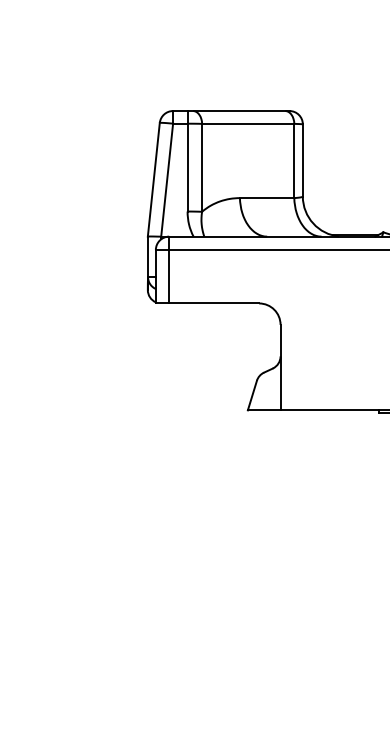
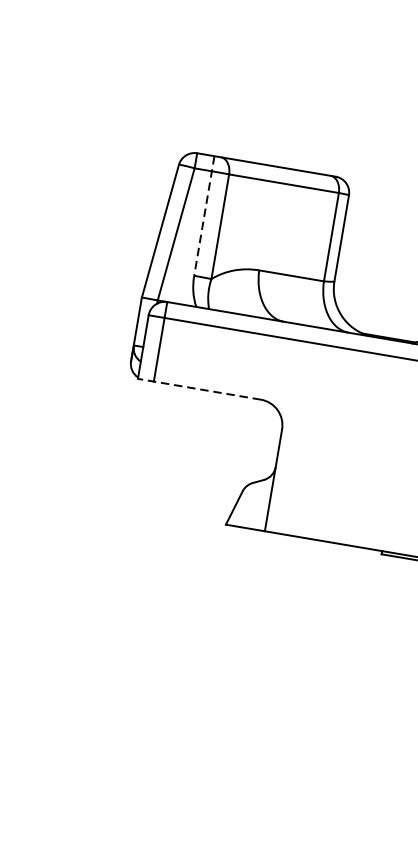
line: (187, 161) -> (204, 216), solid -> dashed
line: (207, 303) -> (199, 389), solid -> dashed

